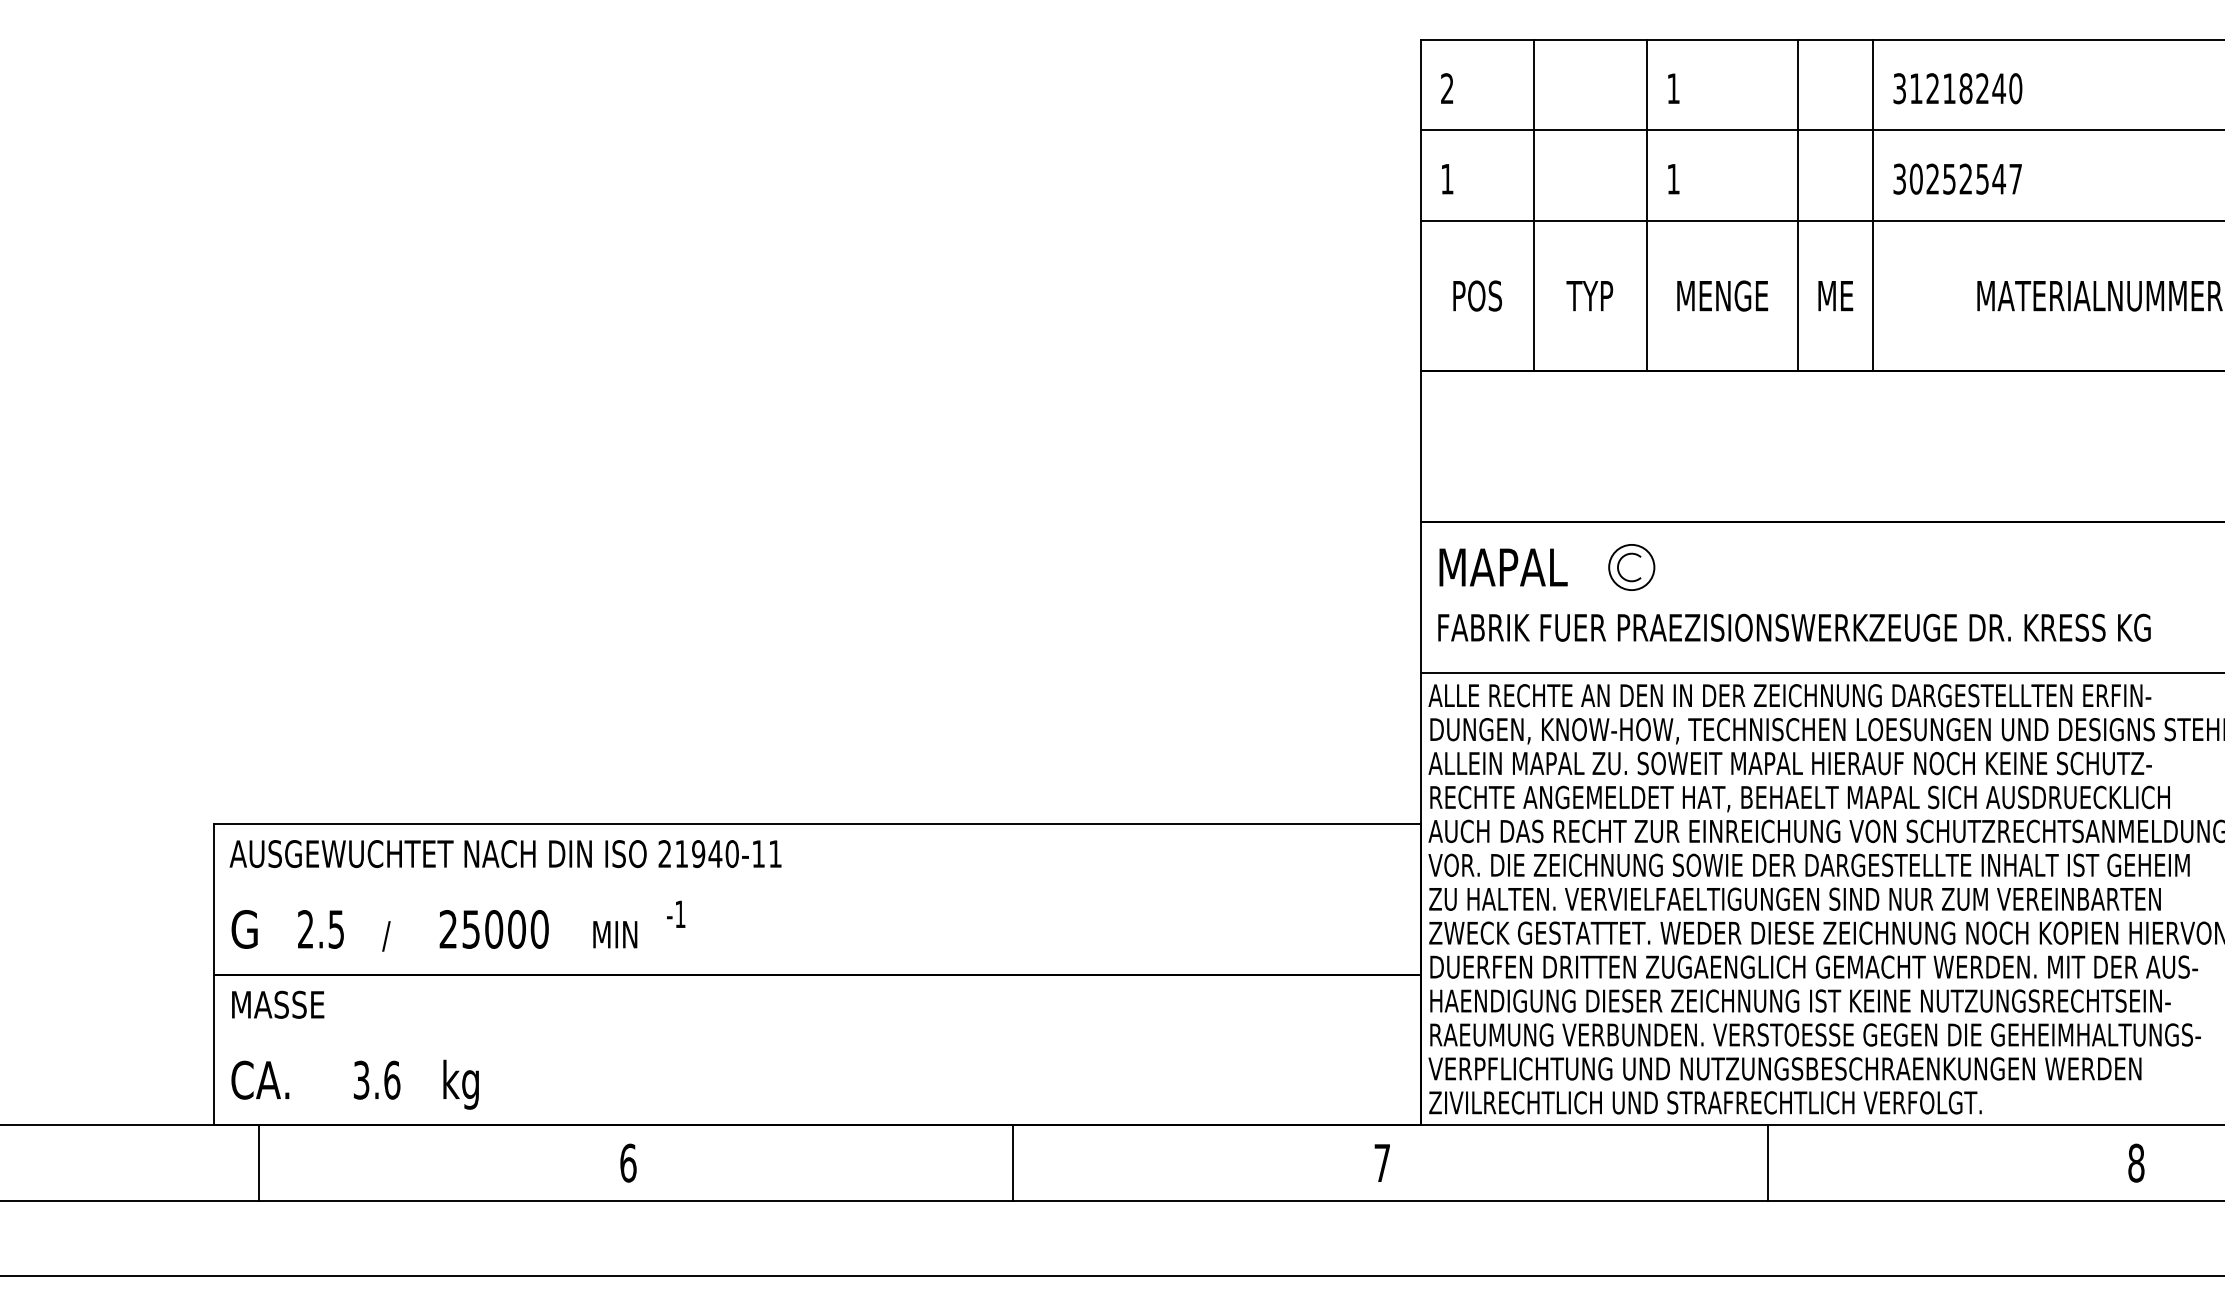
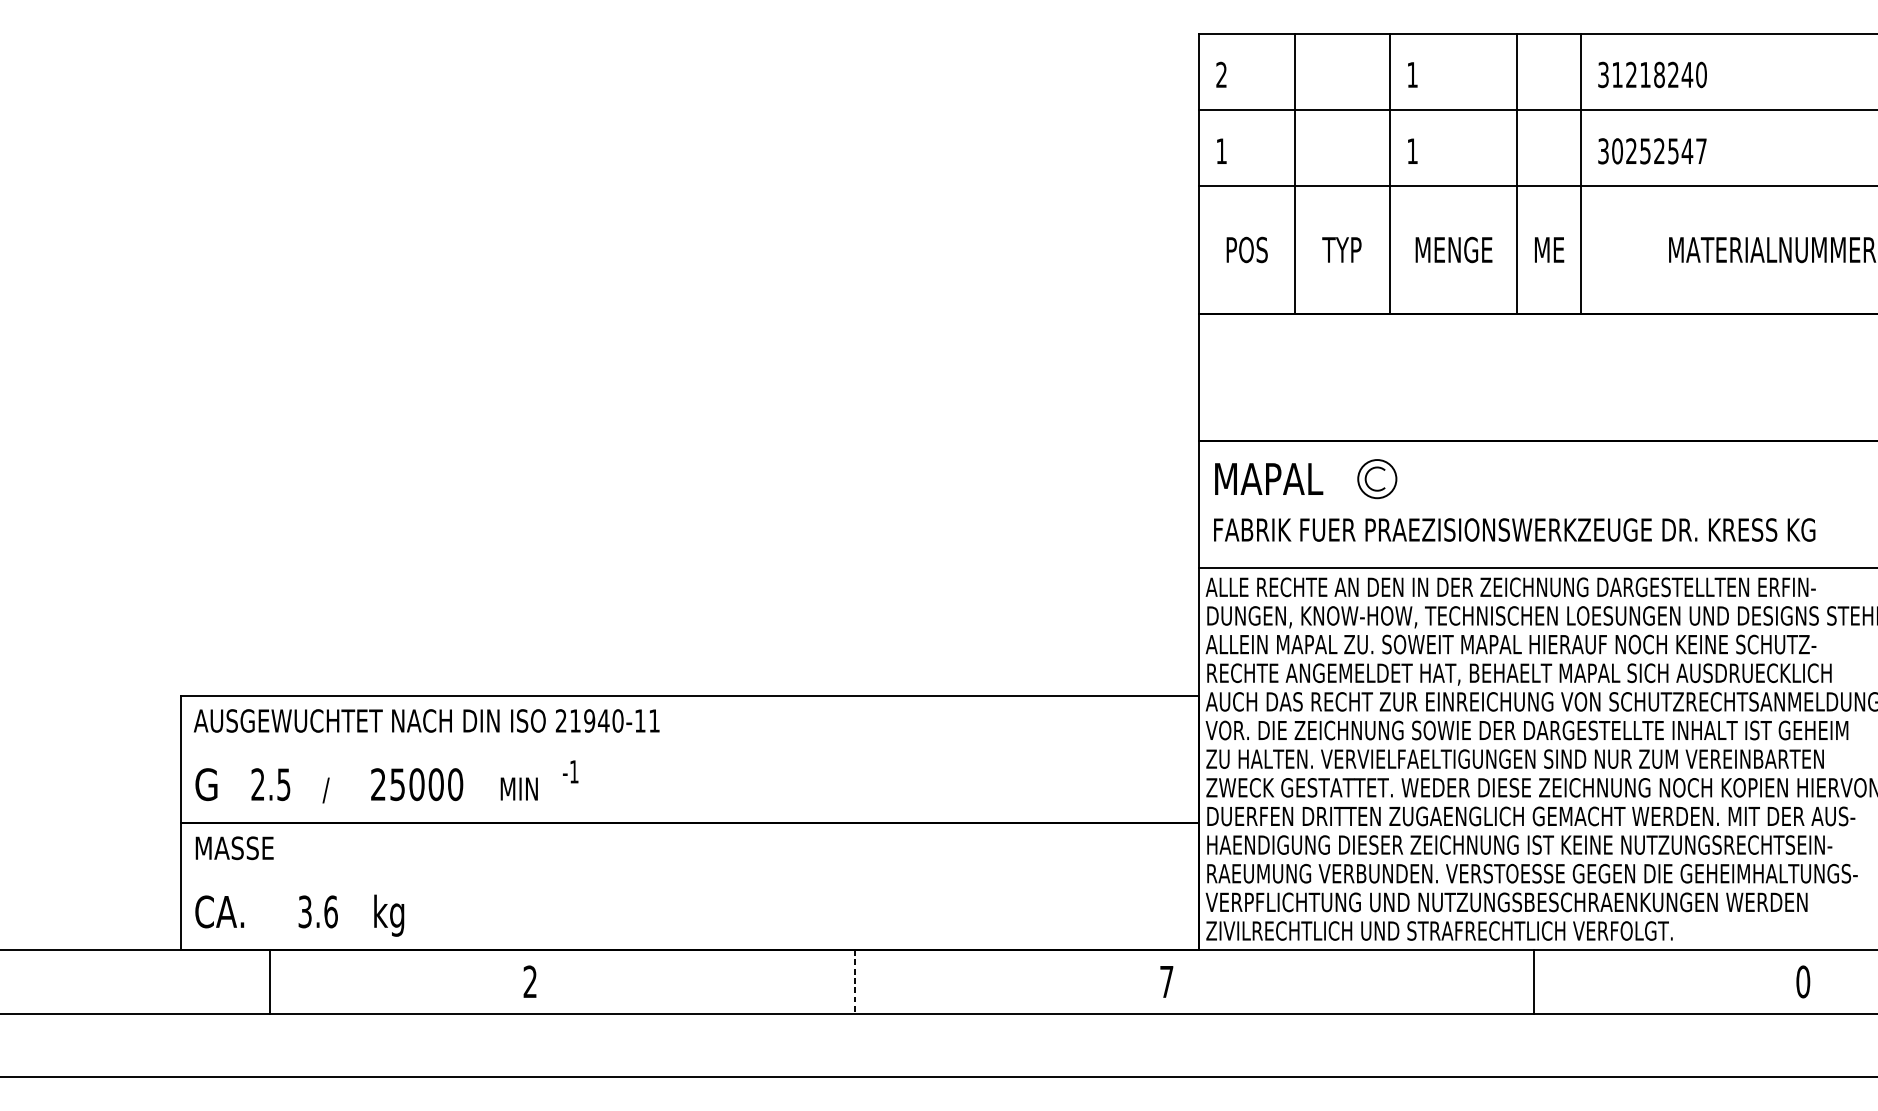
line: (259, 1162) -> (270, 981), moved
text: (628, 1162) -> (530, 981), 6 -> 2
line: (1767, 1162) -> (1534, 981), moved
line: (1013, 1163) -> (855, 982), solid -> dashed
text: (2136, 1163) -> (1803, 982), 8 -> 0

